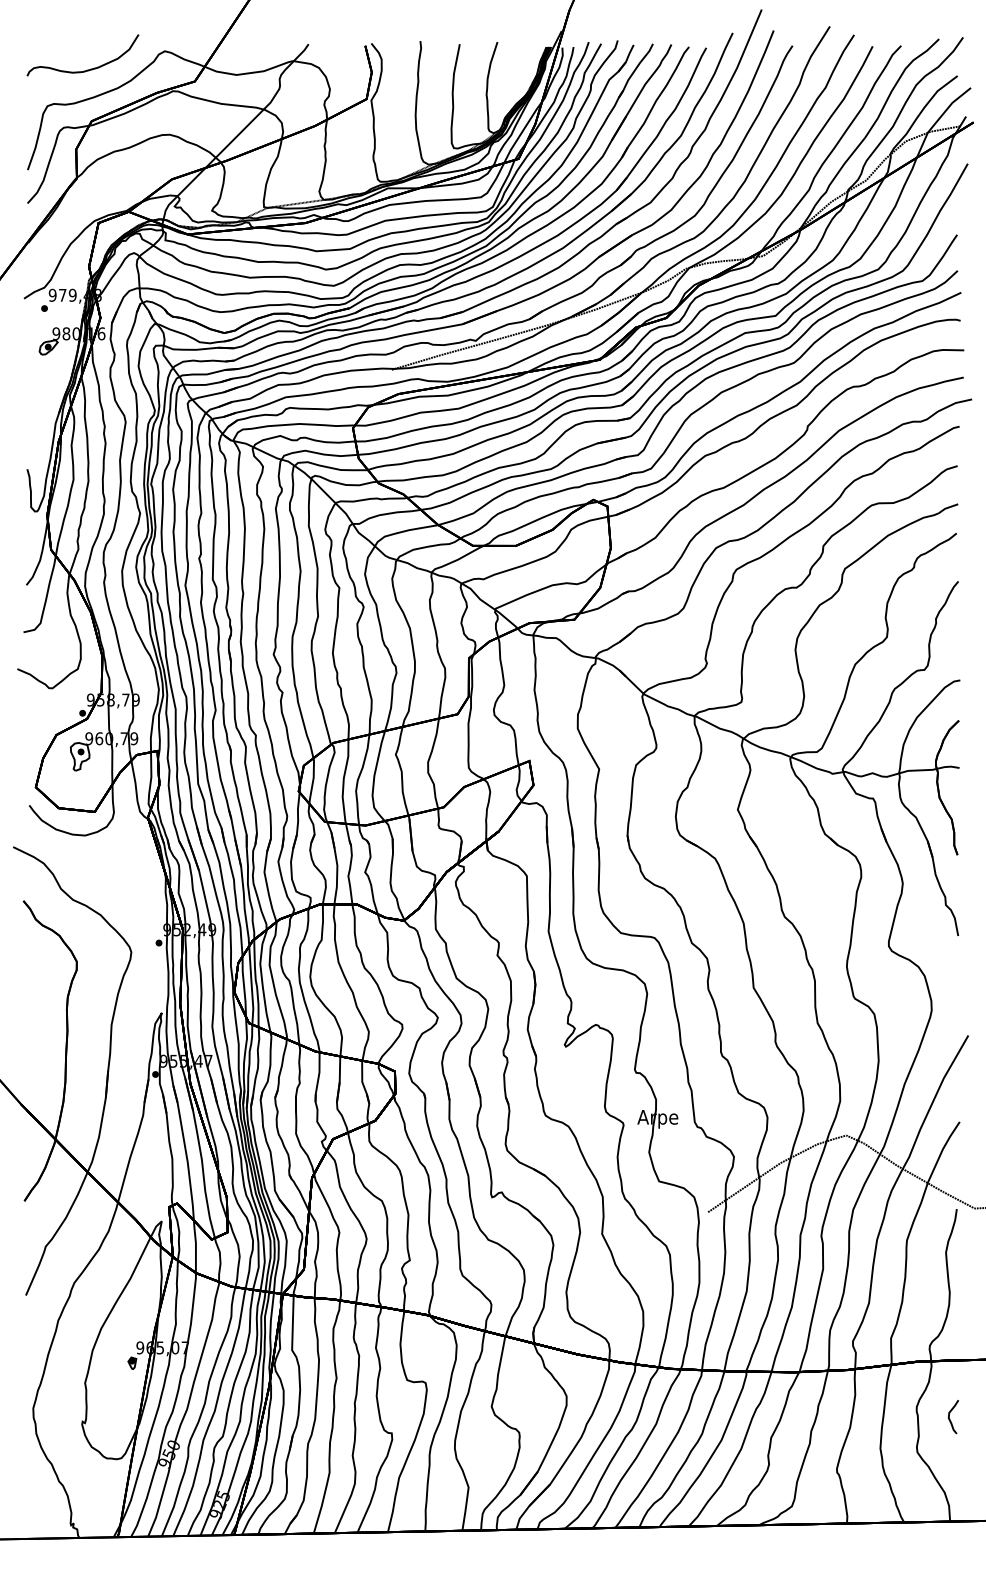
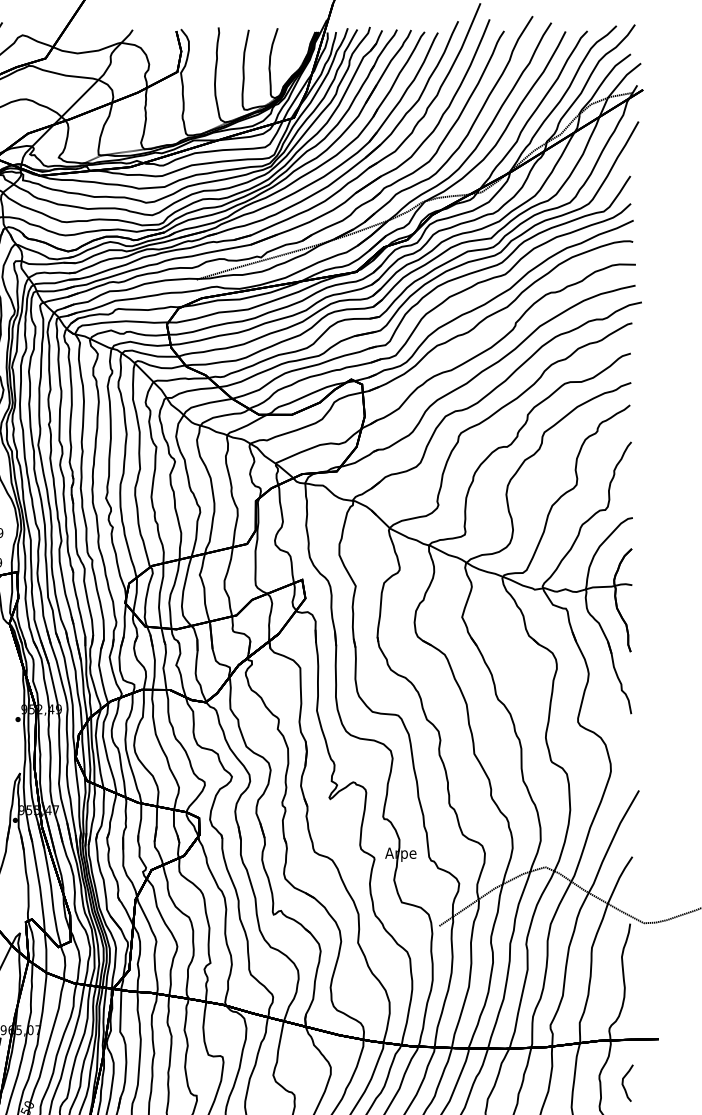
part: (953, 1416) -> (627, 1082), size x1.43

